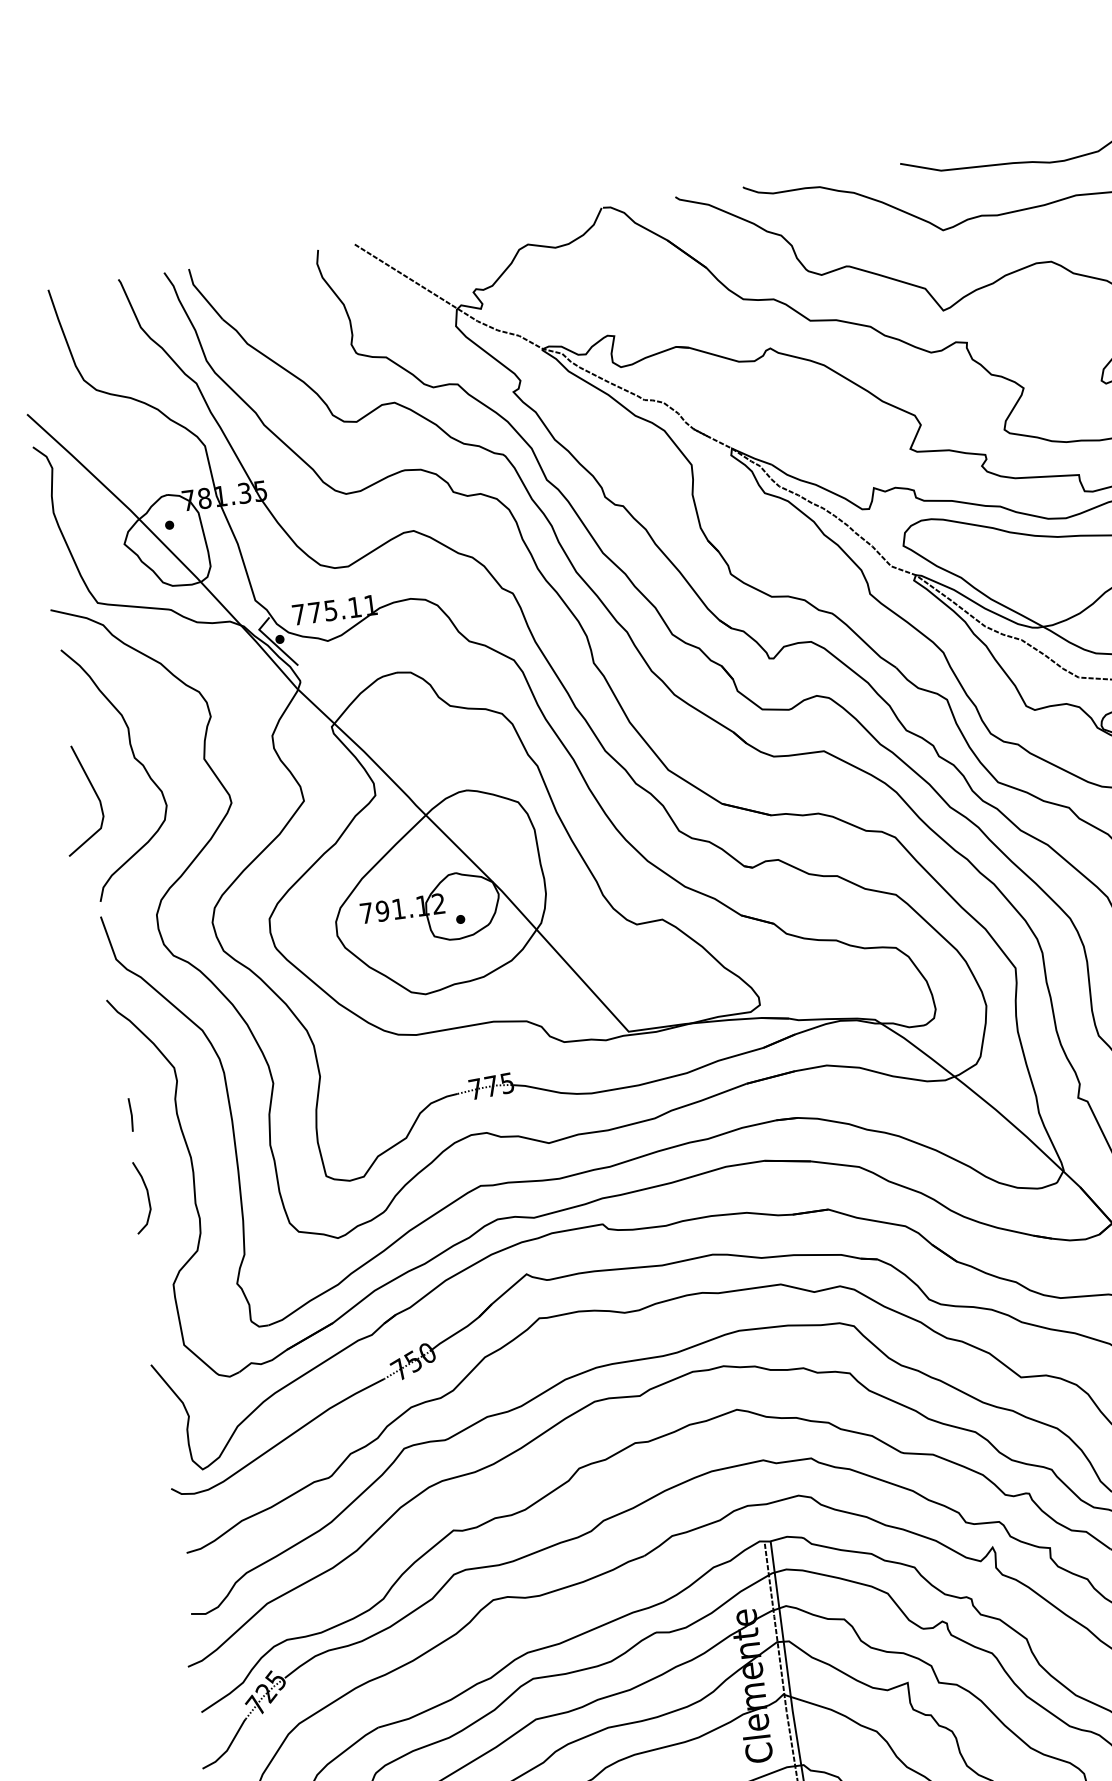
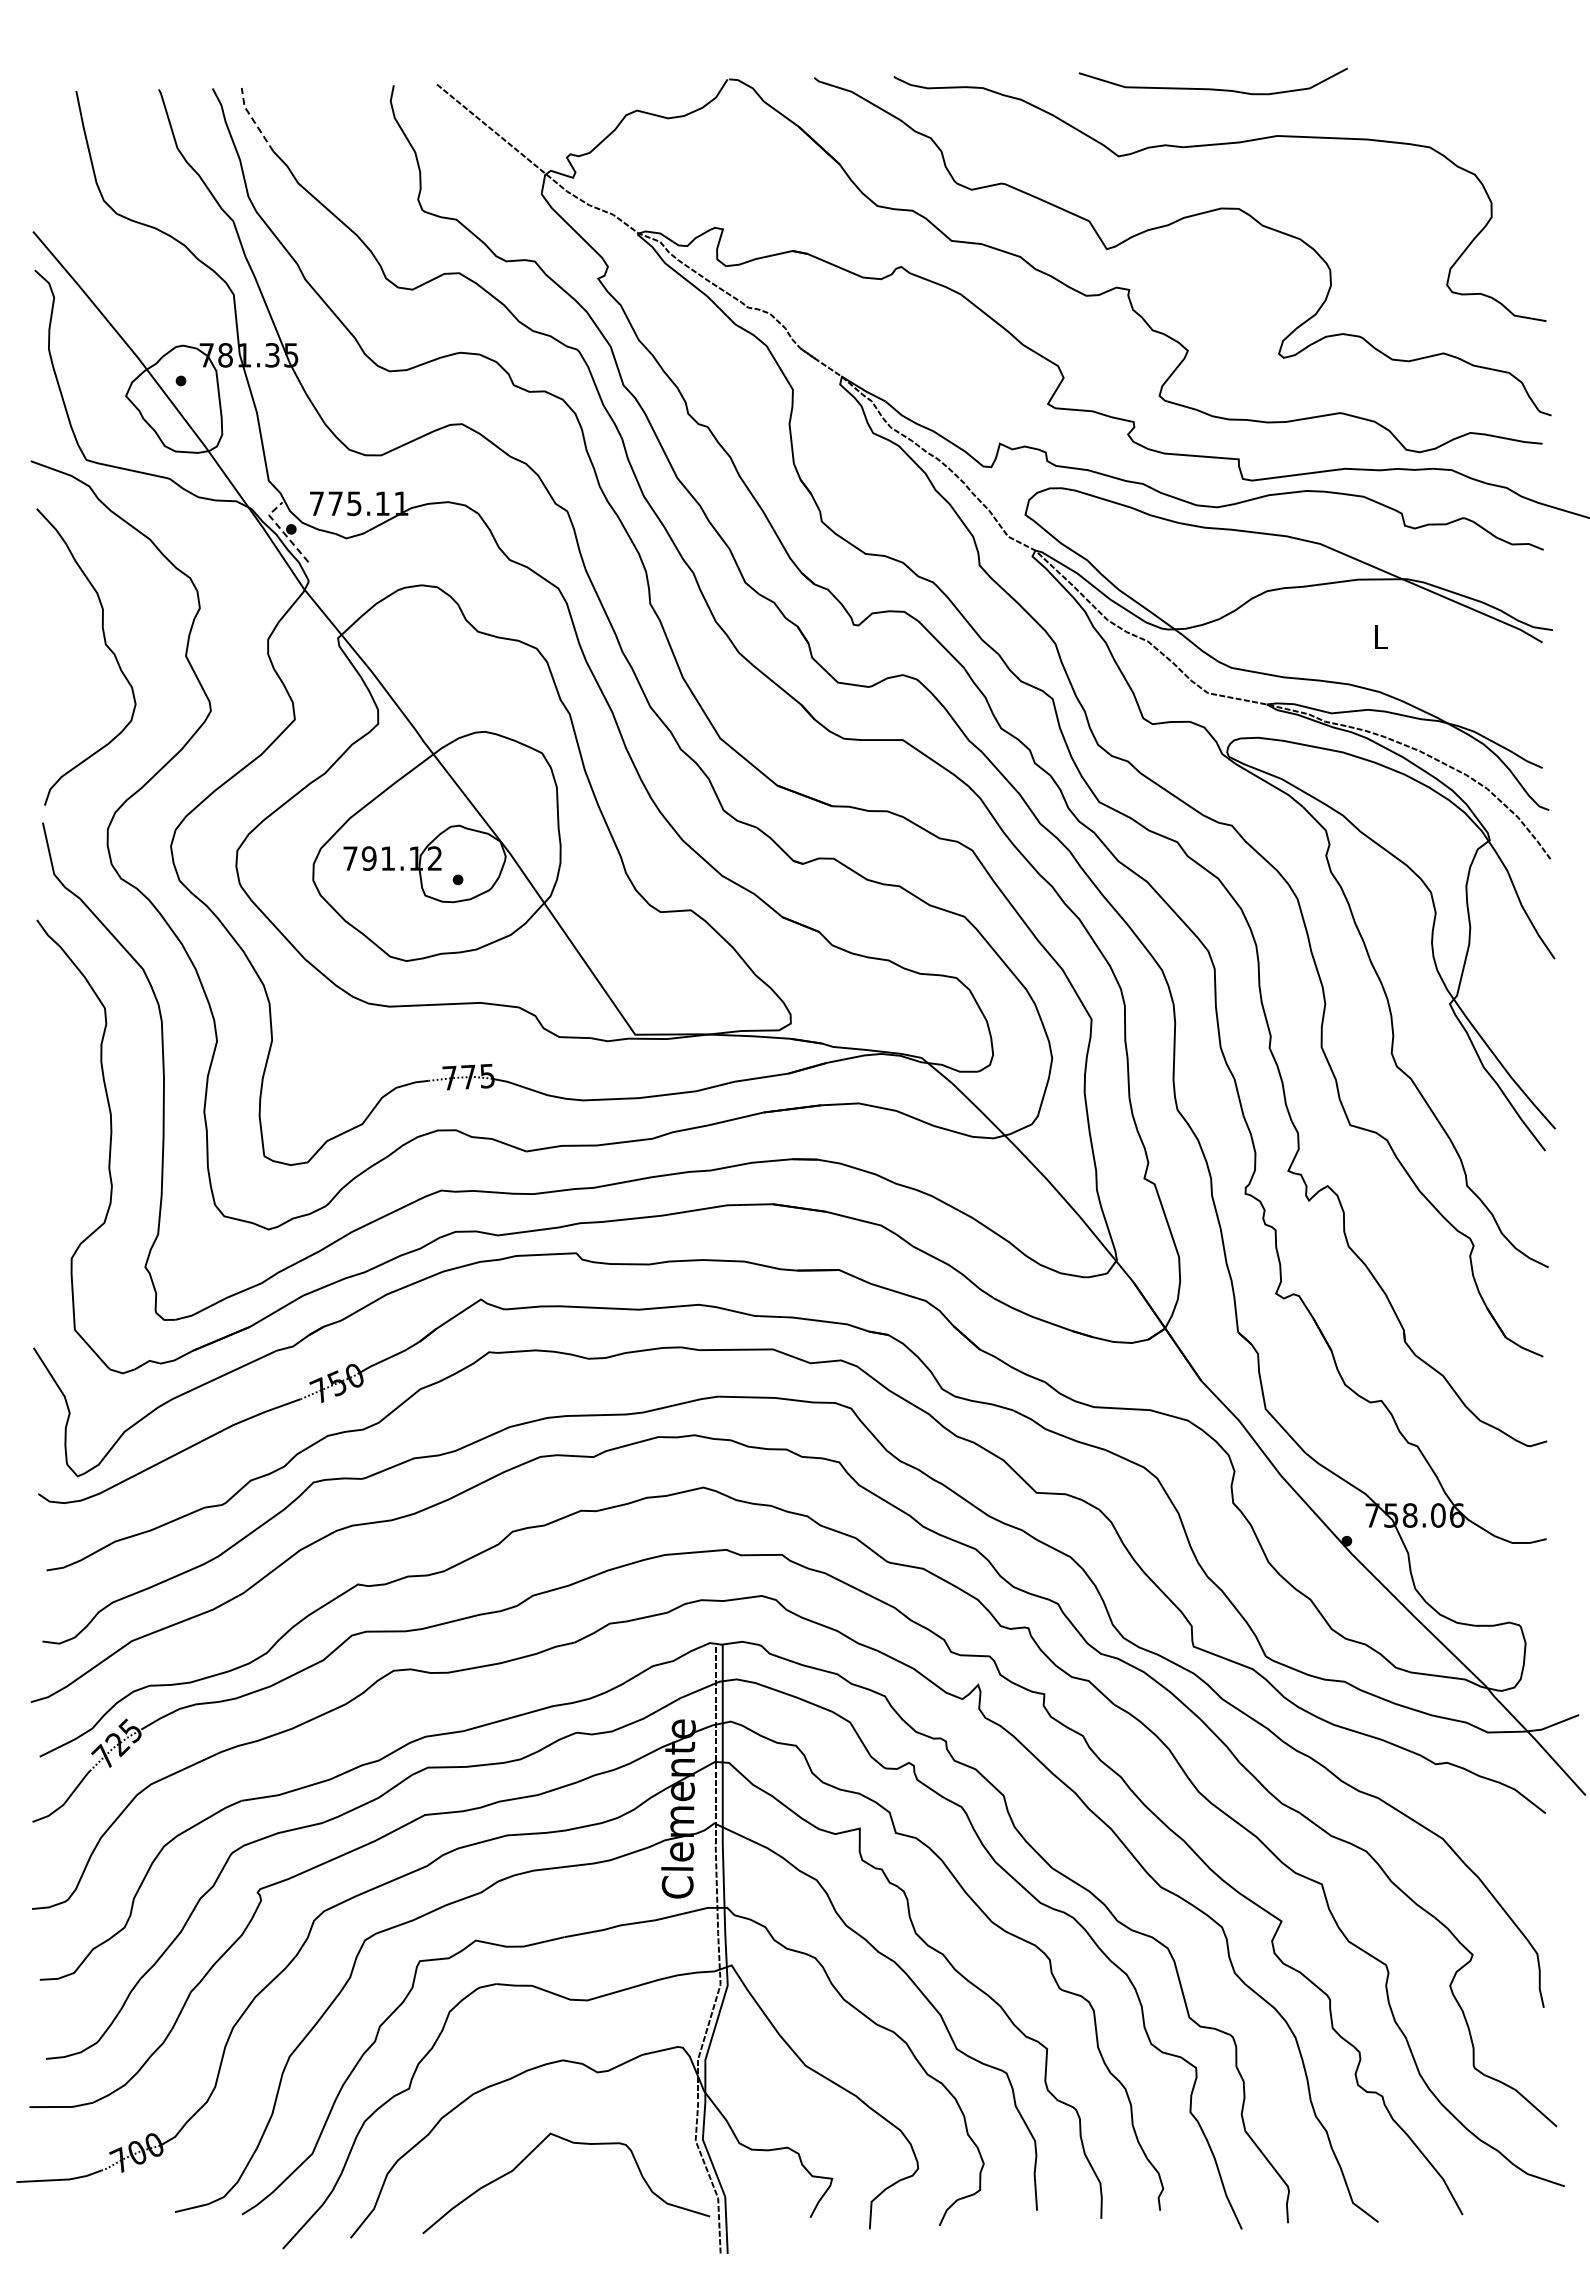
line: (202, 295) -> (253, 120), solid -> dashed
line: (272, 642) -> (282, 531), solid -> dashed
line: (94, 793) -> (54, 679), removed
line: (130, 1114) -> (47, 1055), removed
curve: (146, 1194) -> (54, 1150), removed

